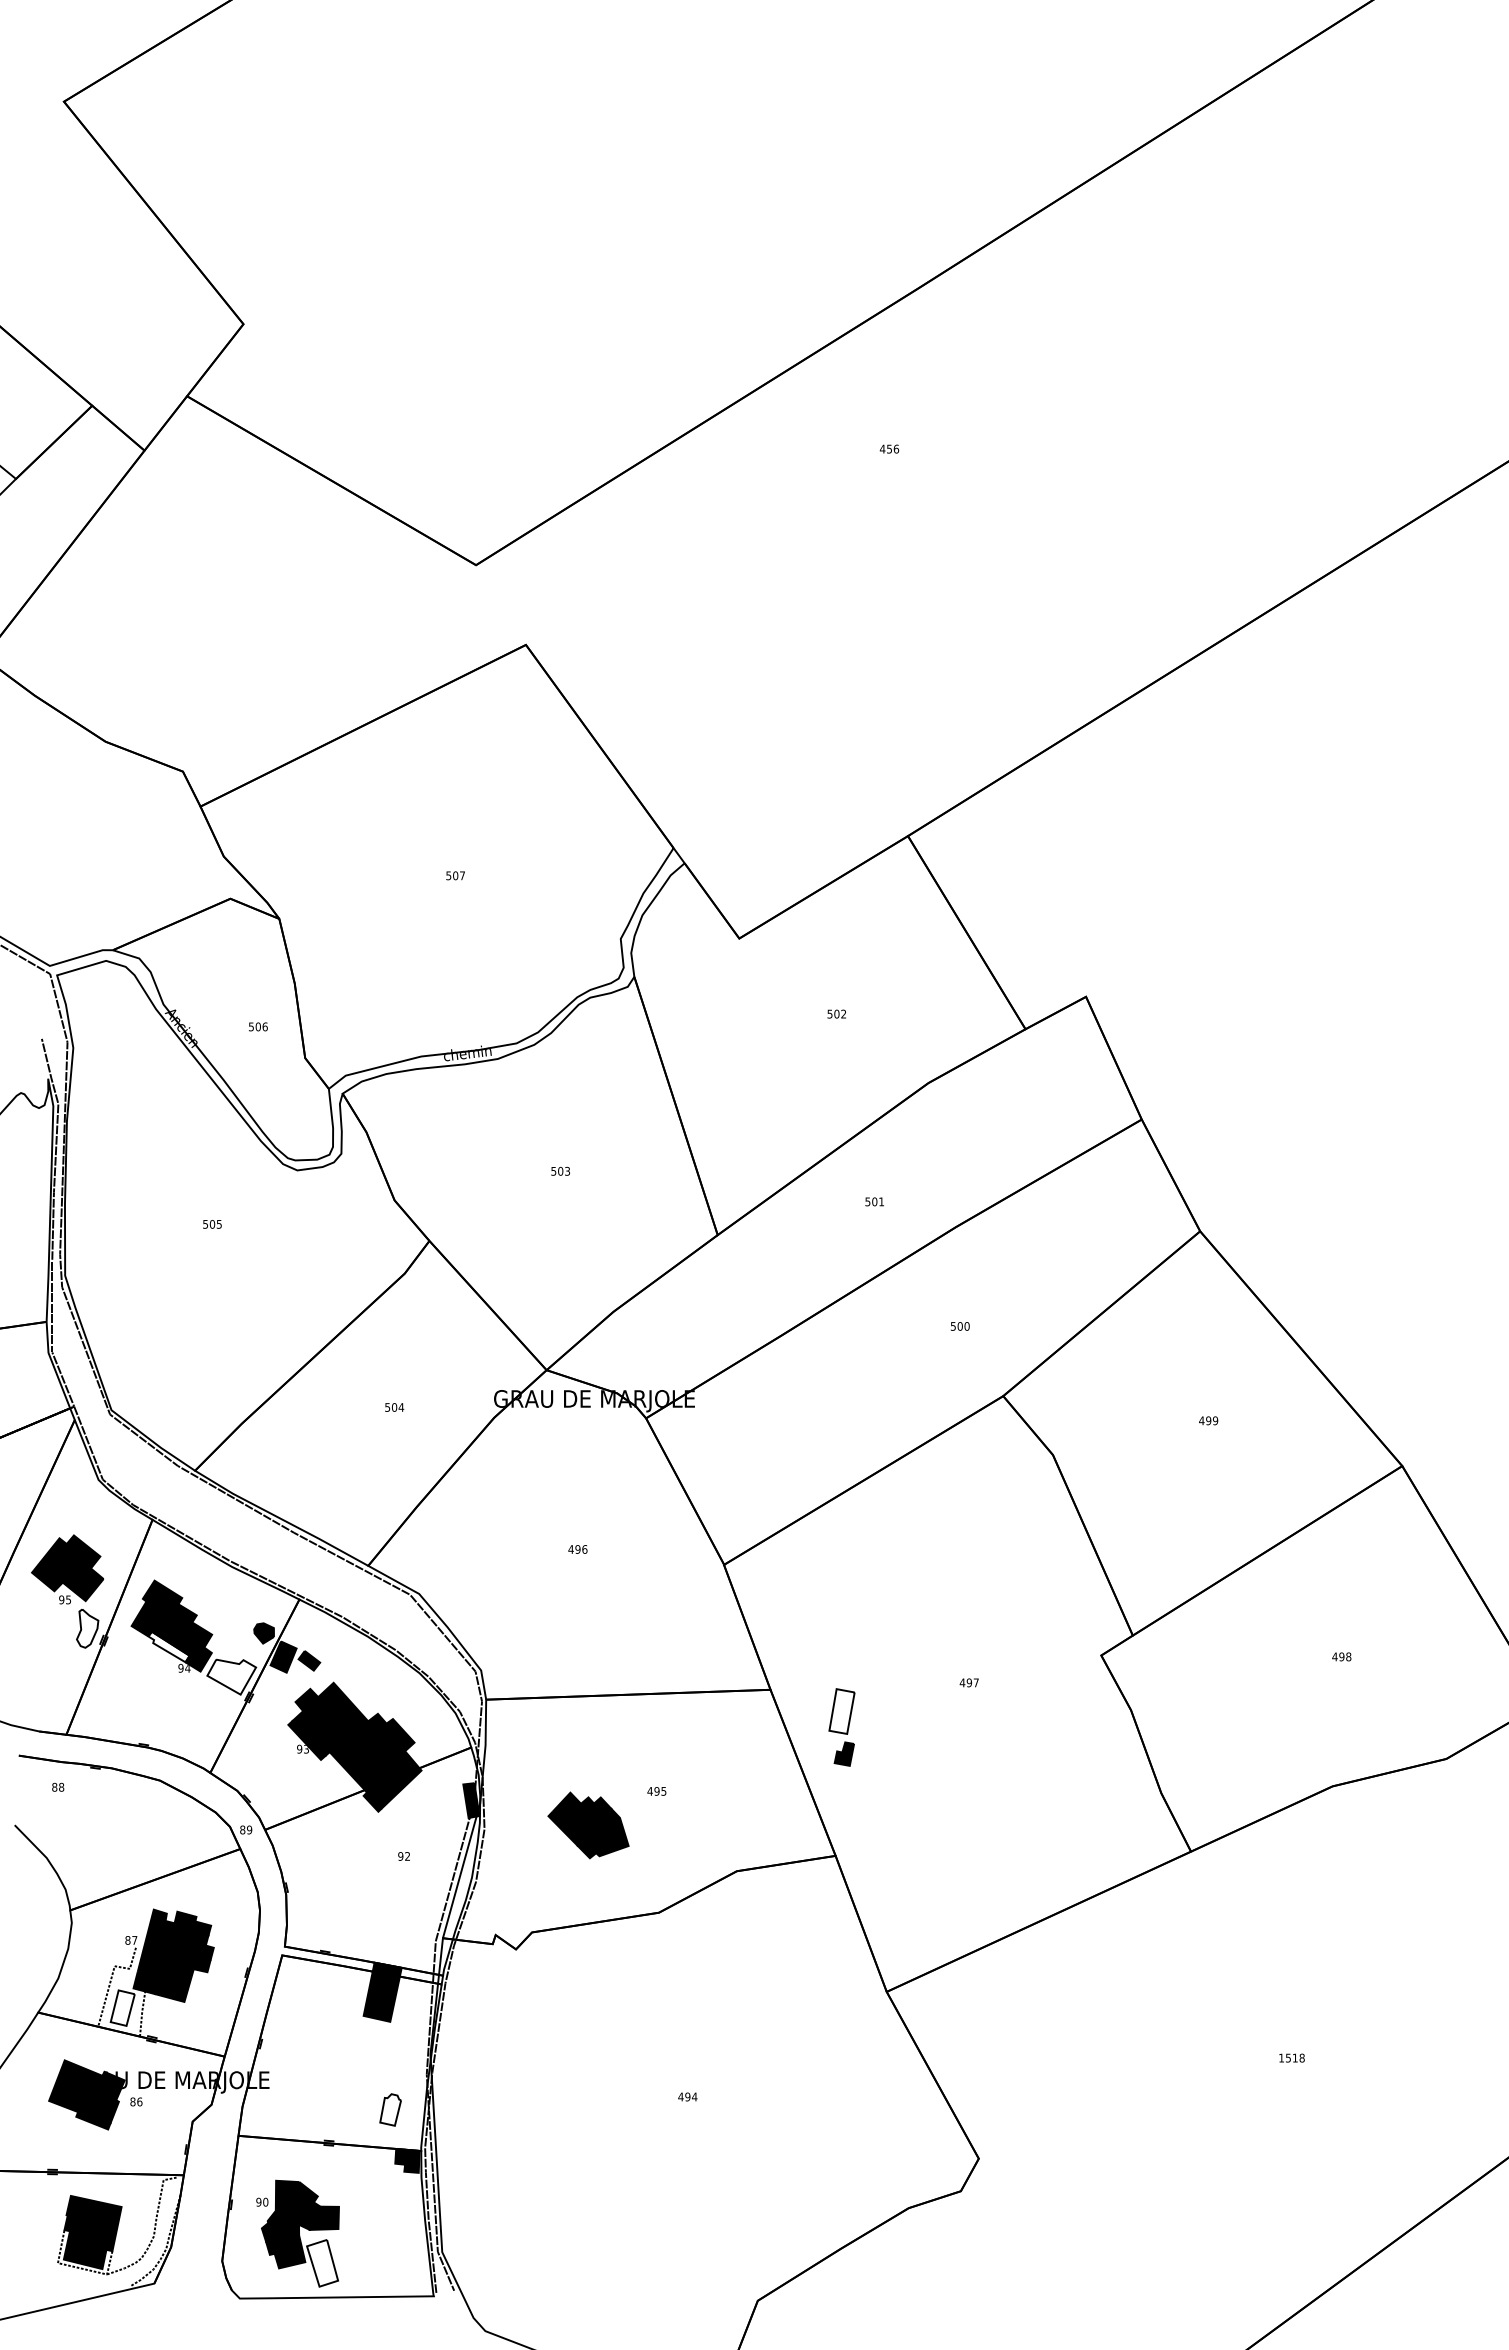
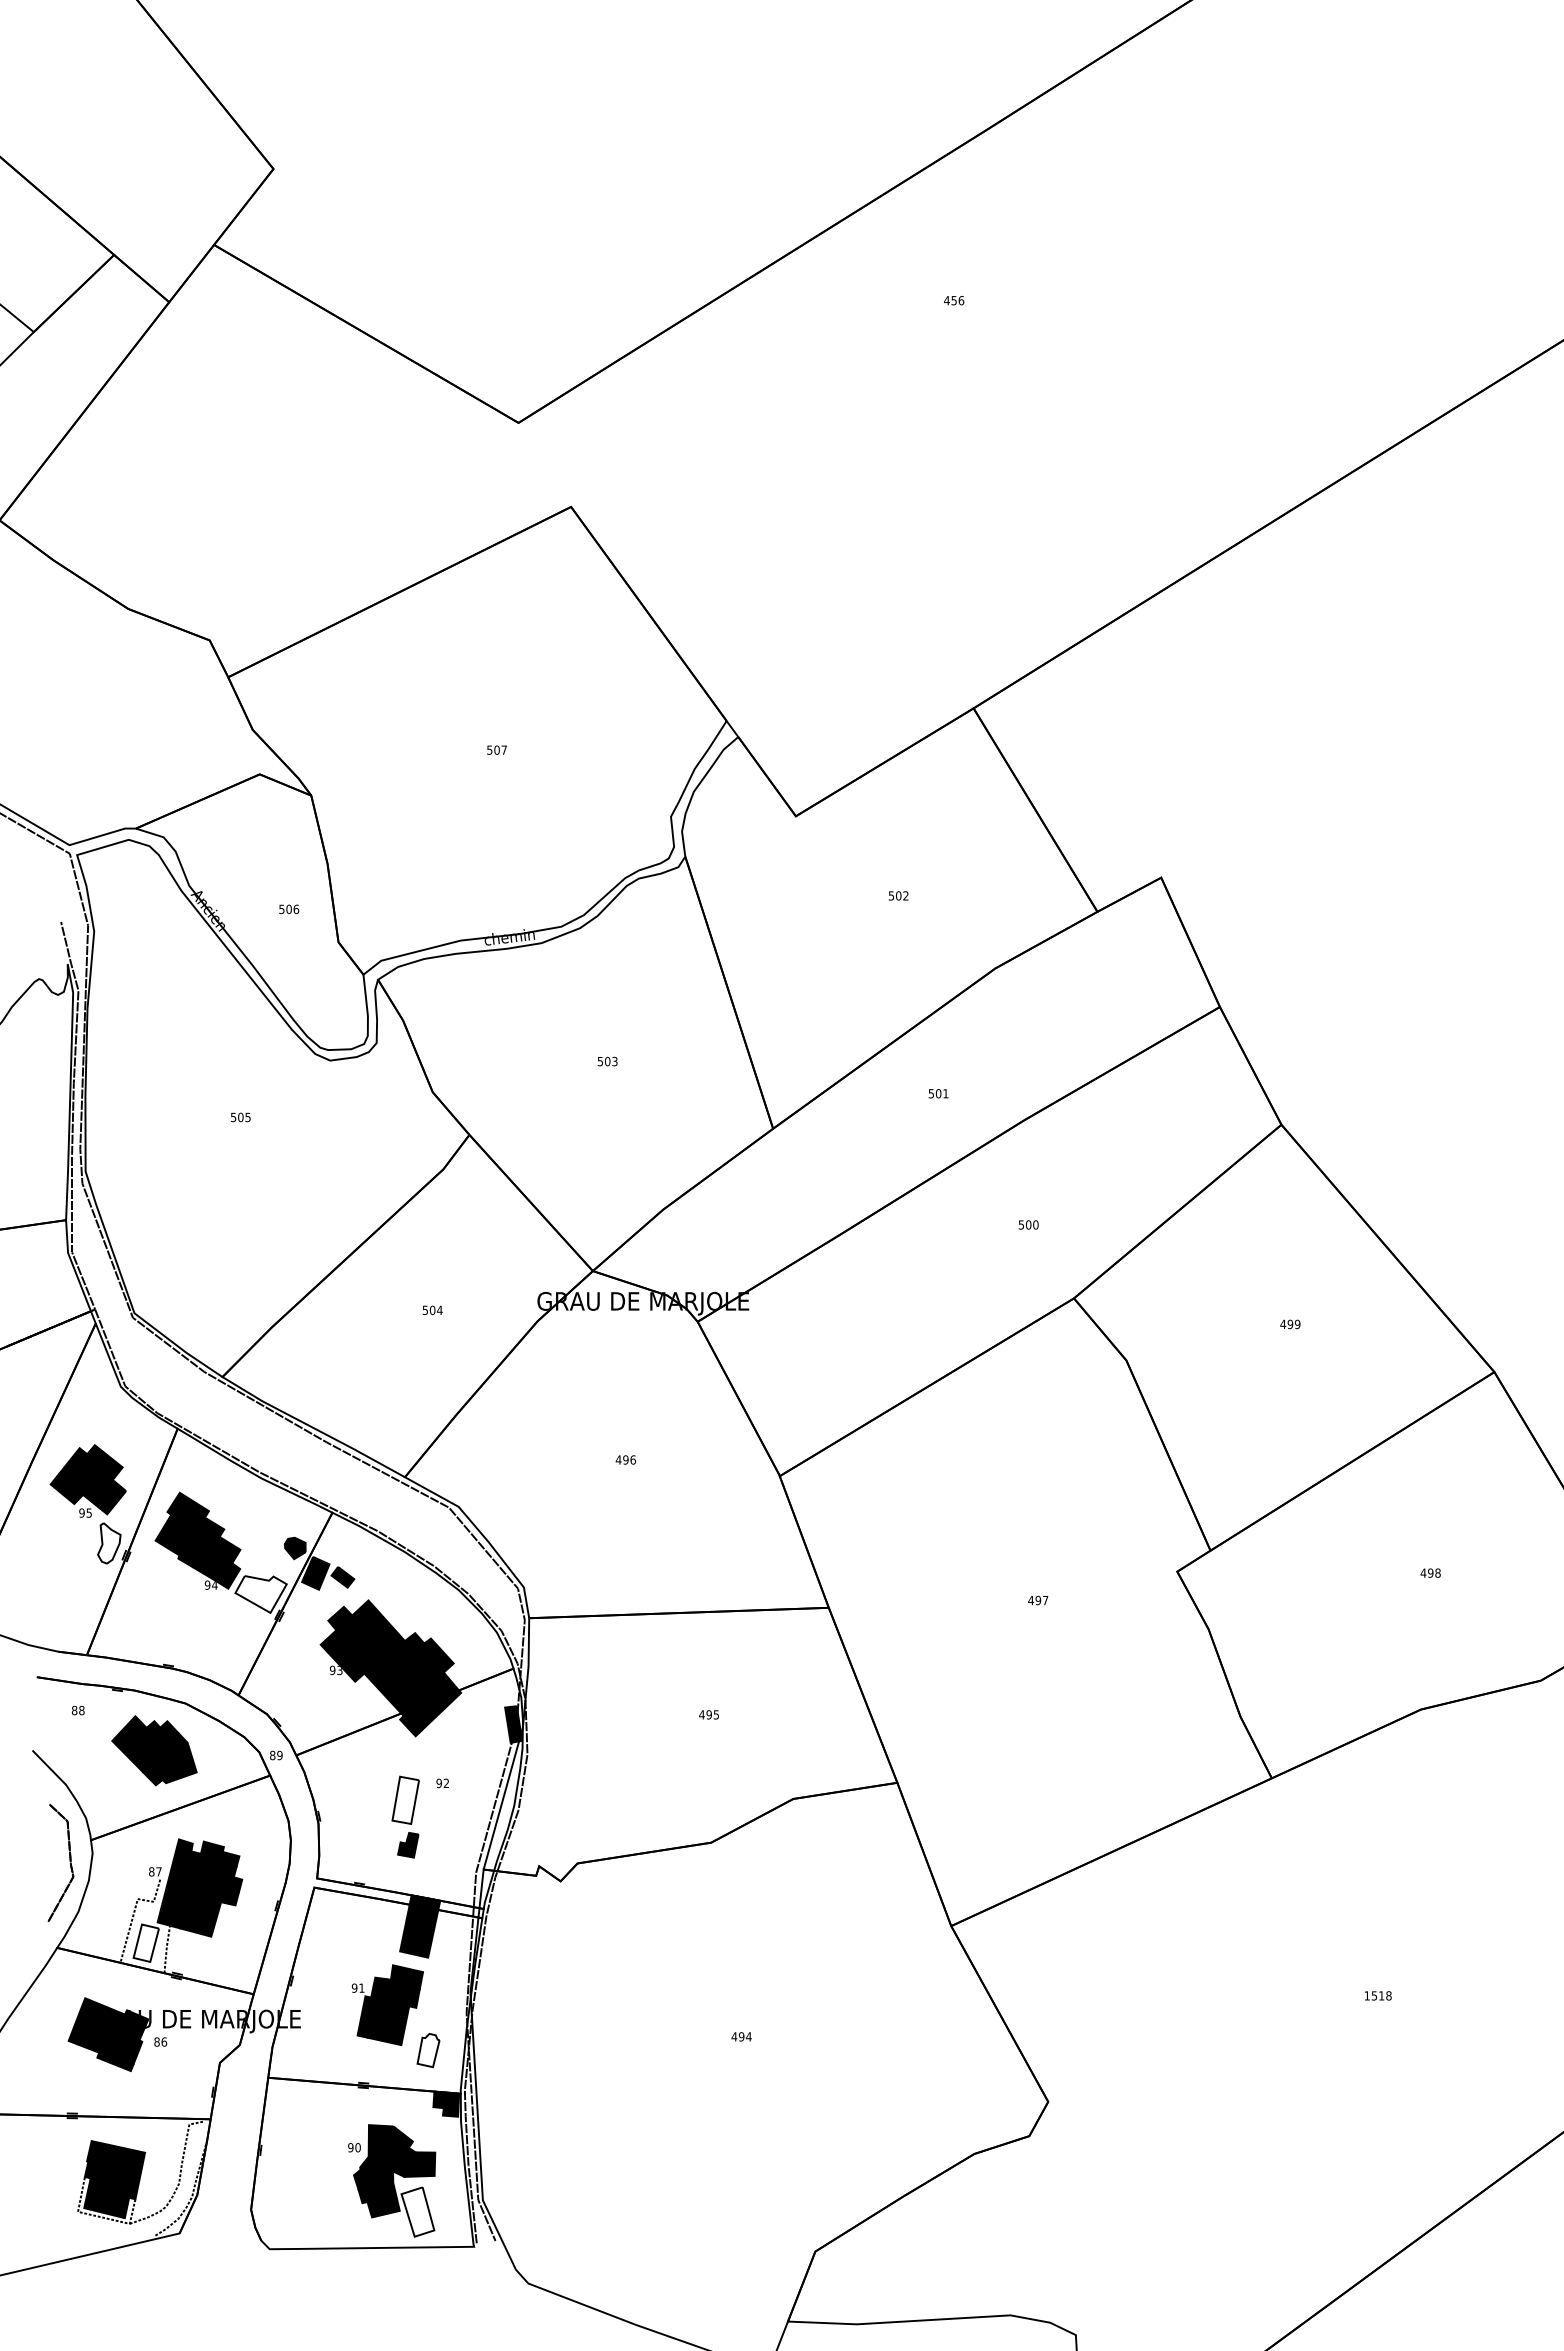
fill: (168, 1646) -> (194, 1562), added
part: (841, 1727) -> (405, 1817), moved
part: (588, 1825) -> (154, 1750), moved
part: (49, 1928) -> (69, 1859), added
part: (351, 2066) -> (387, 2004), added
part: (297, 2233) -> (391, 2180), moved

